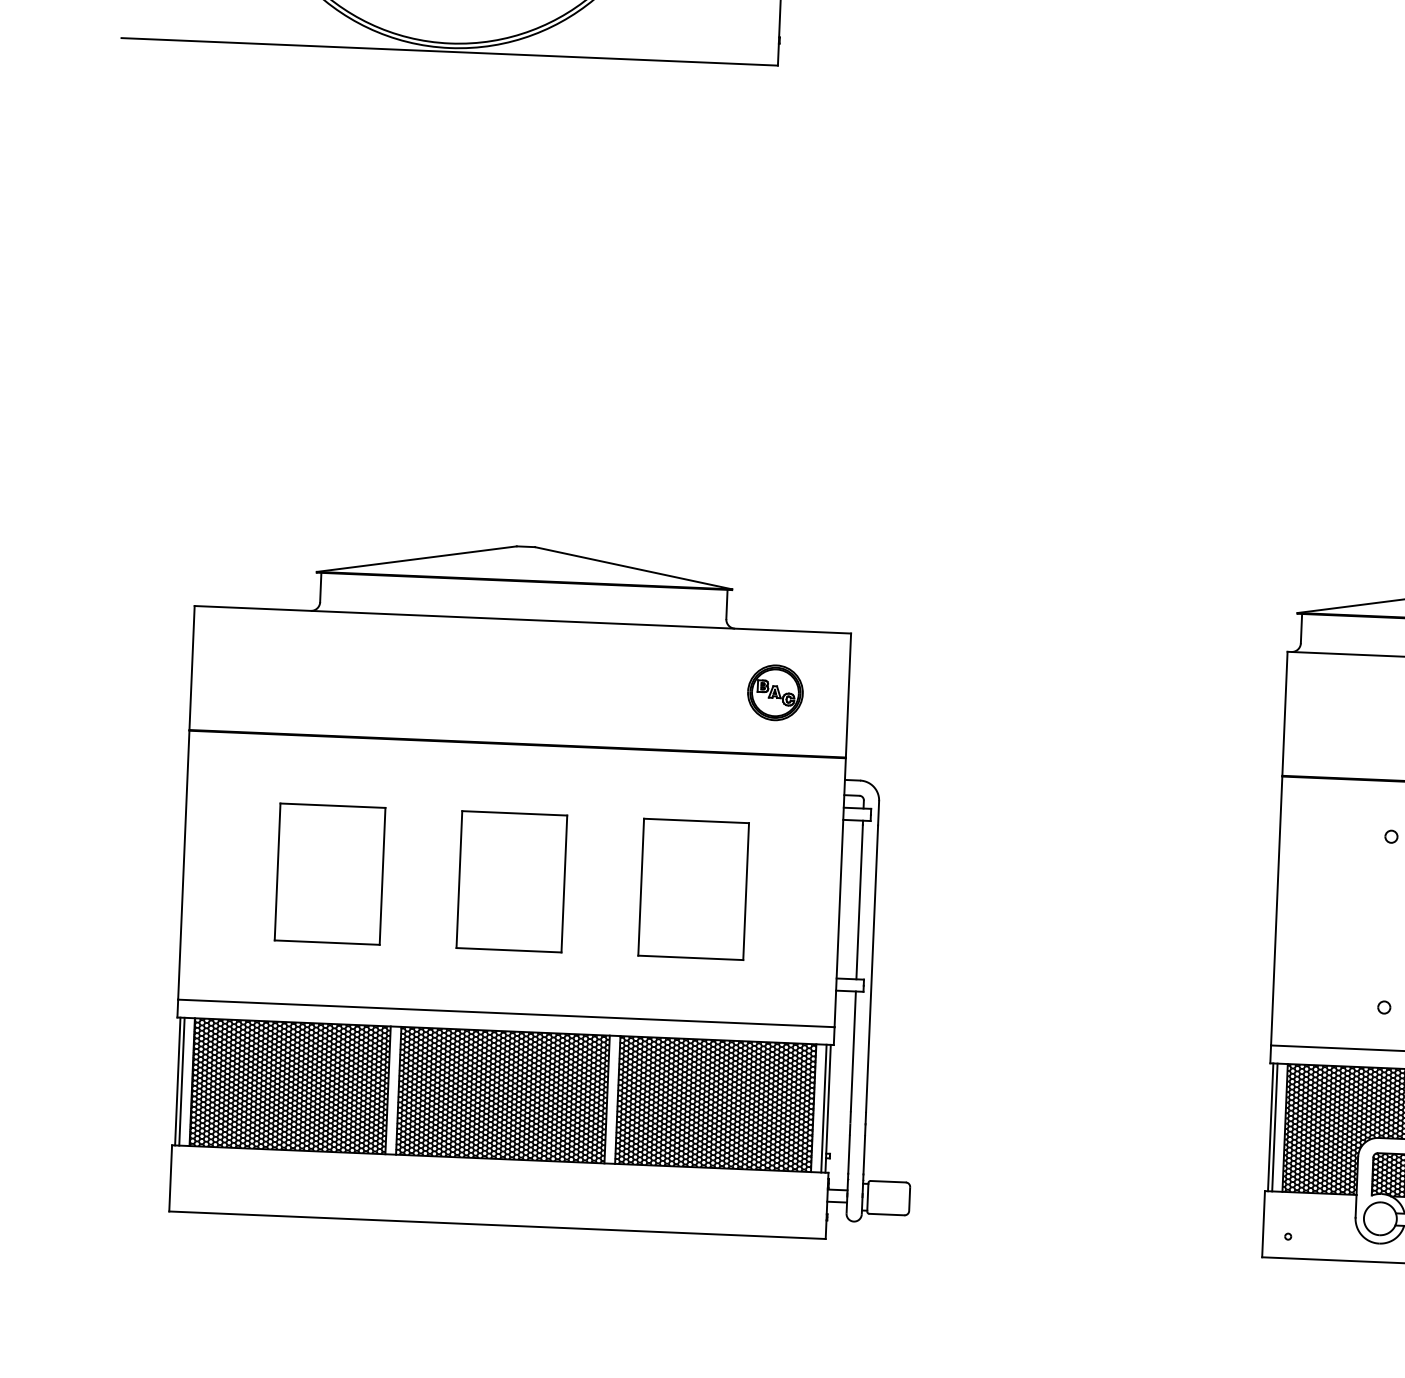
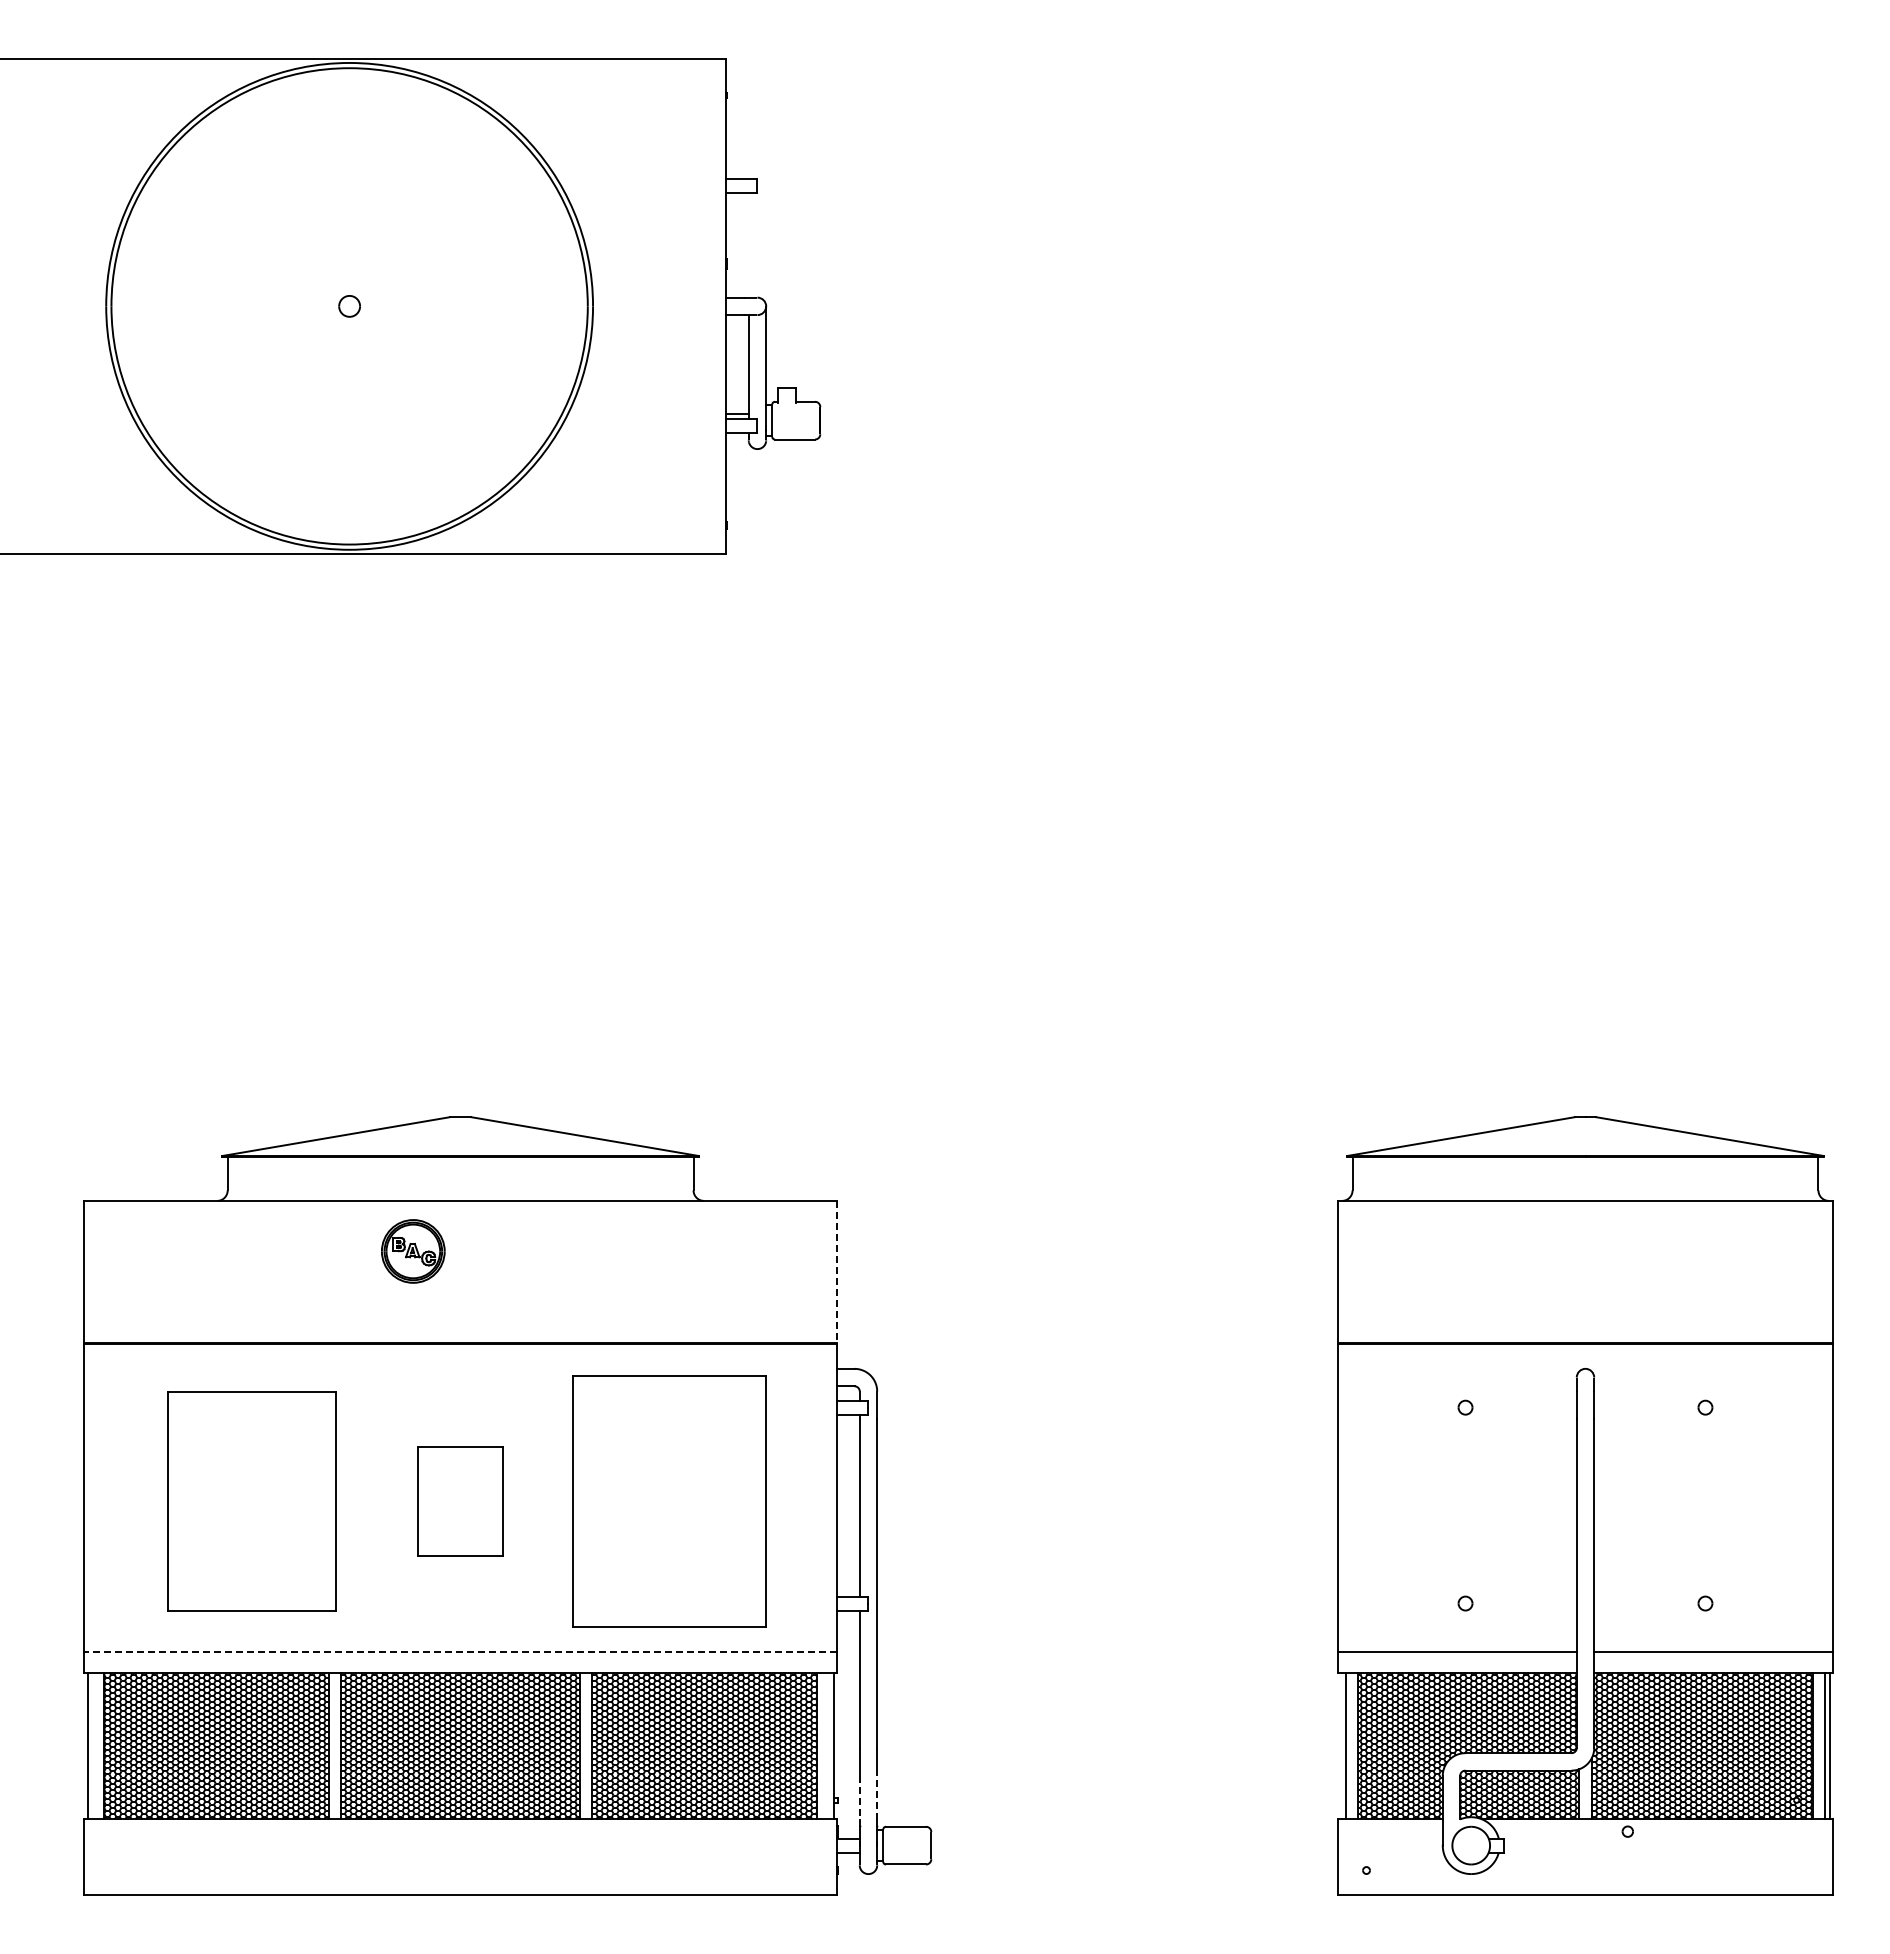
part: (775, 692) -> (413, 1251), moved
line: (848, 695) -> (837, 1272), solid -> dashed
part: (329, 874) -> (251, 1501), size x1.4
part: (511, 881) -> (460, 1501), size x0.7
part: (693, 889) -> (668, 1501), size x1.6
line: (506, 1013) -> (460, 1652), solid -> dashed
line: (182, 1081) -> (92, 1745), removed
line: (823, 1108) -> (828, 1745), removed
line: (1270, 1126) -> (1341, 1745), removed
line: (848, 1154) -> (859, 1797), solid -> dashed
line: (864, 1155) -> (877, 1797), solid -> dashed

